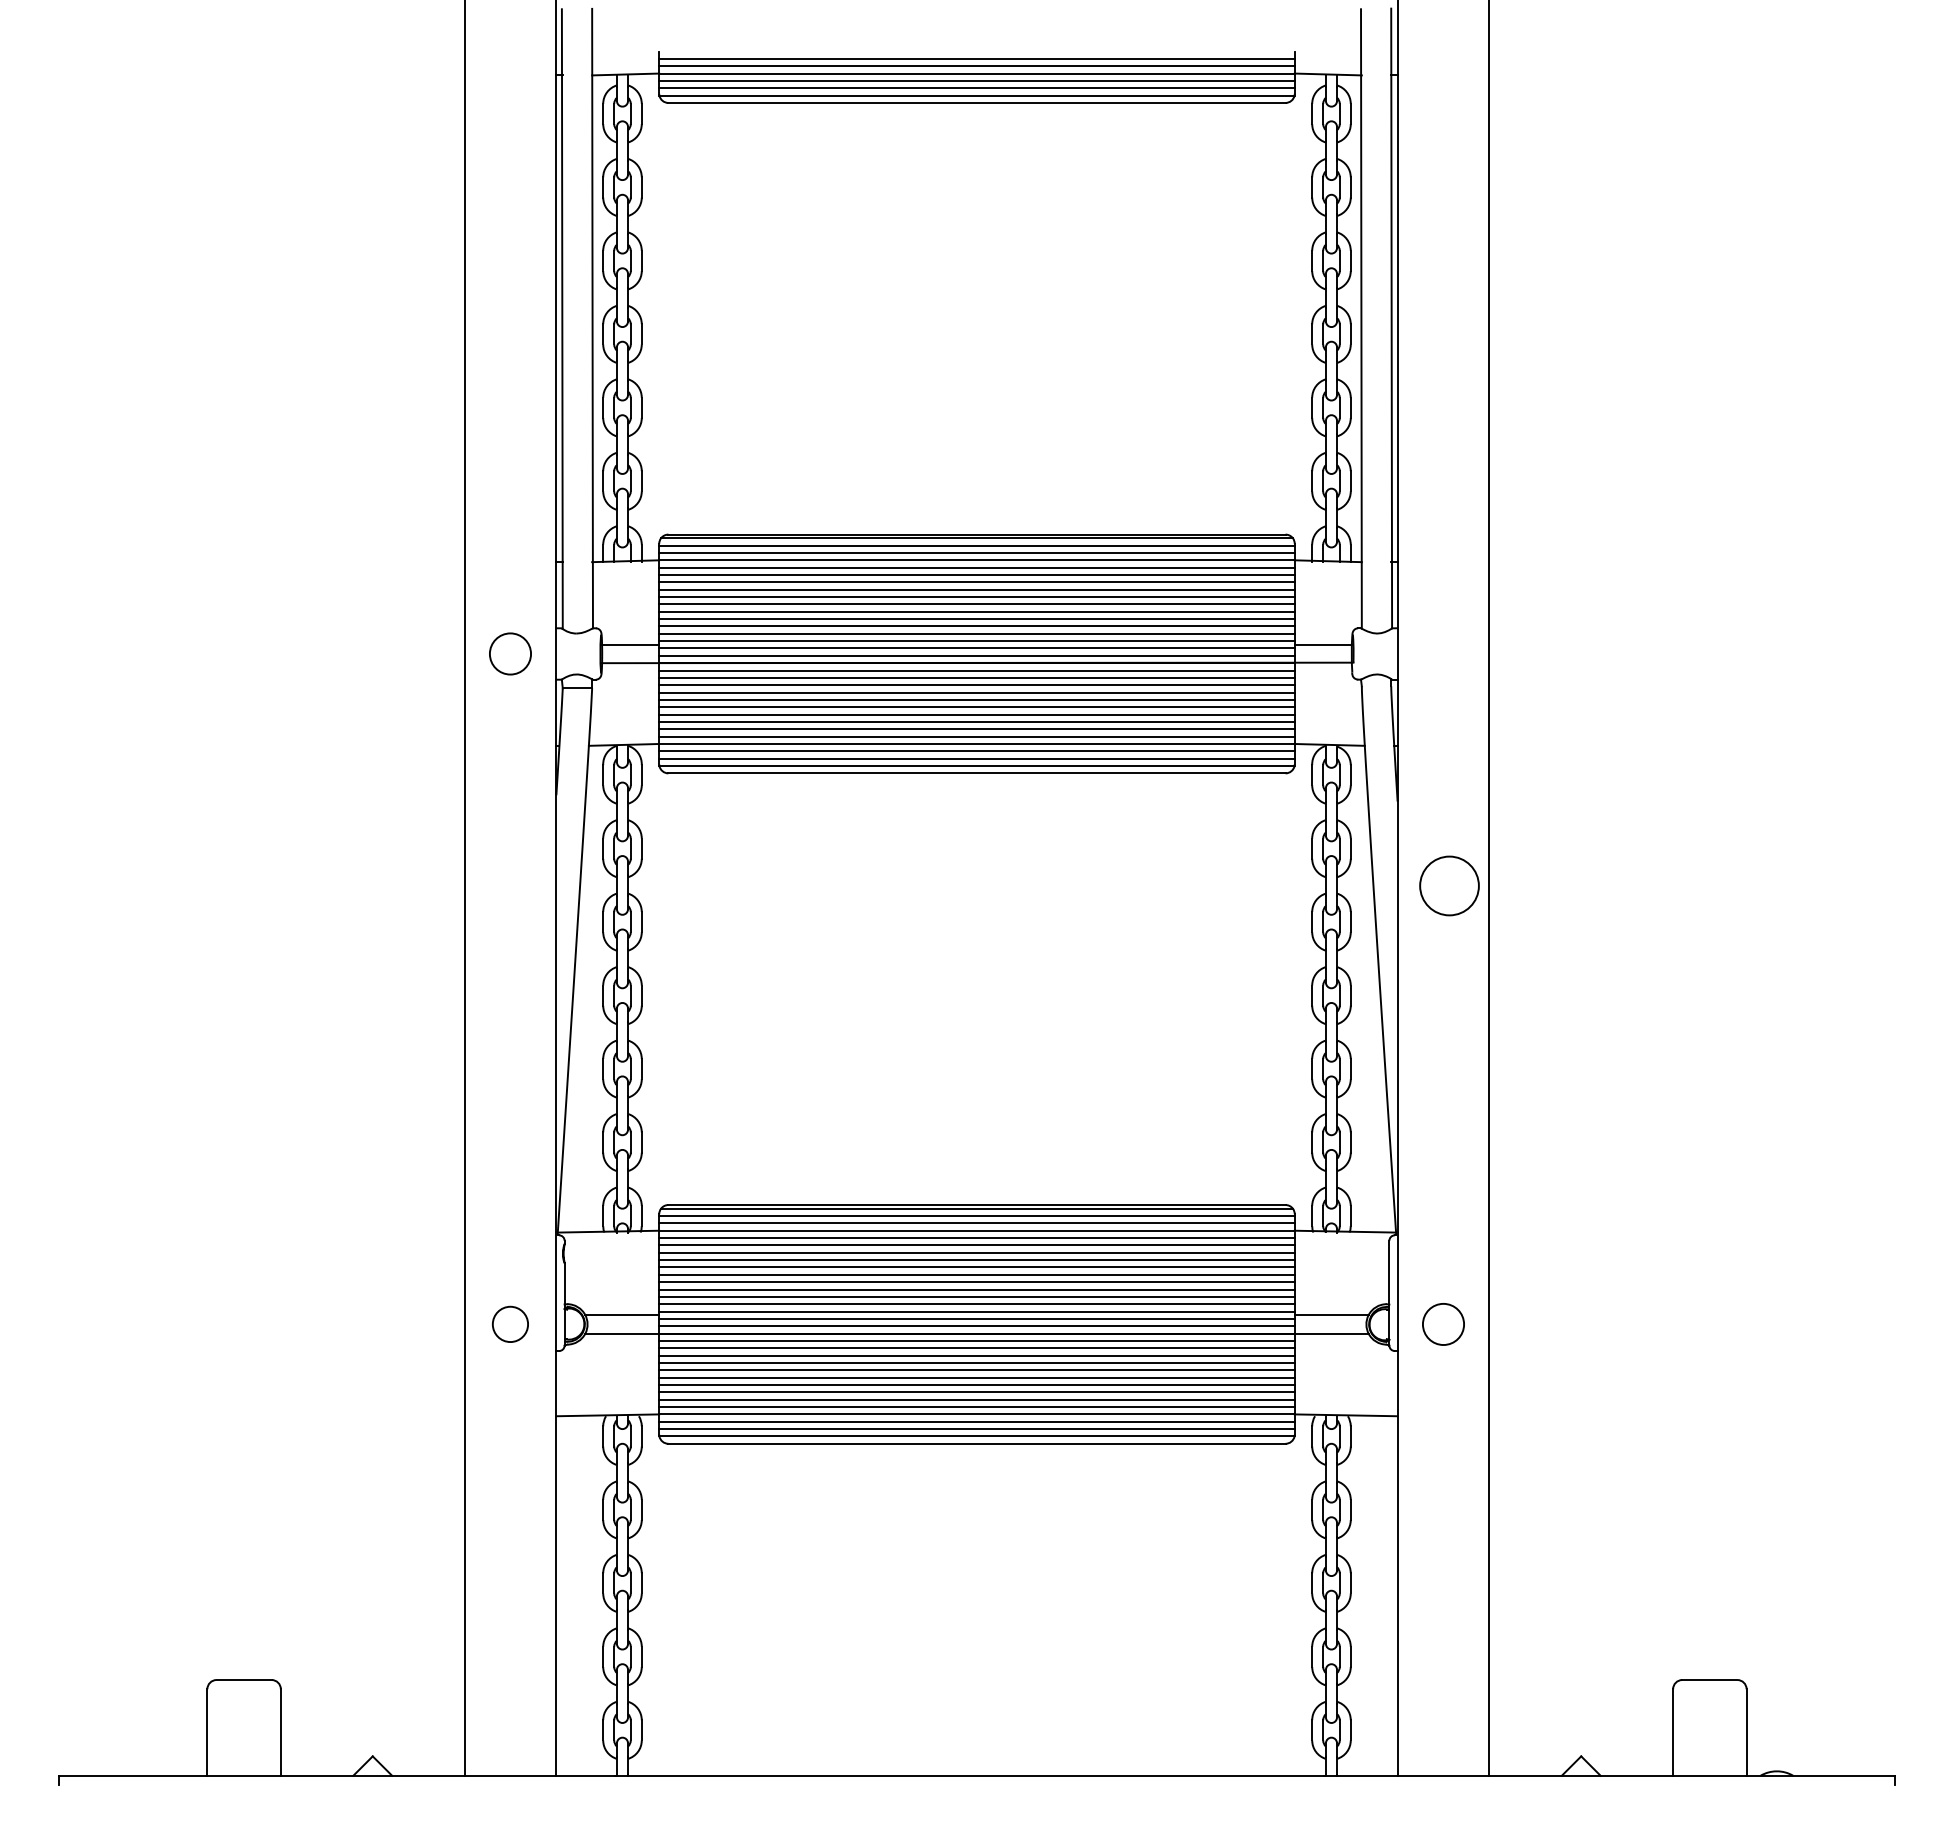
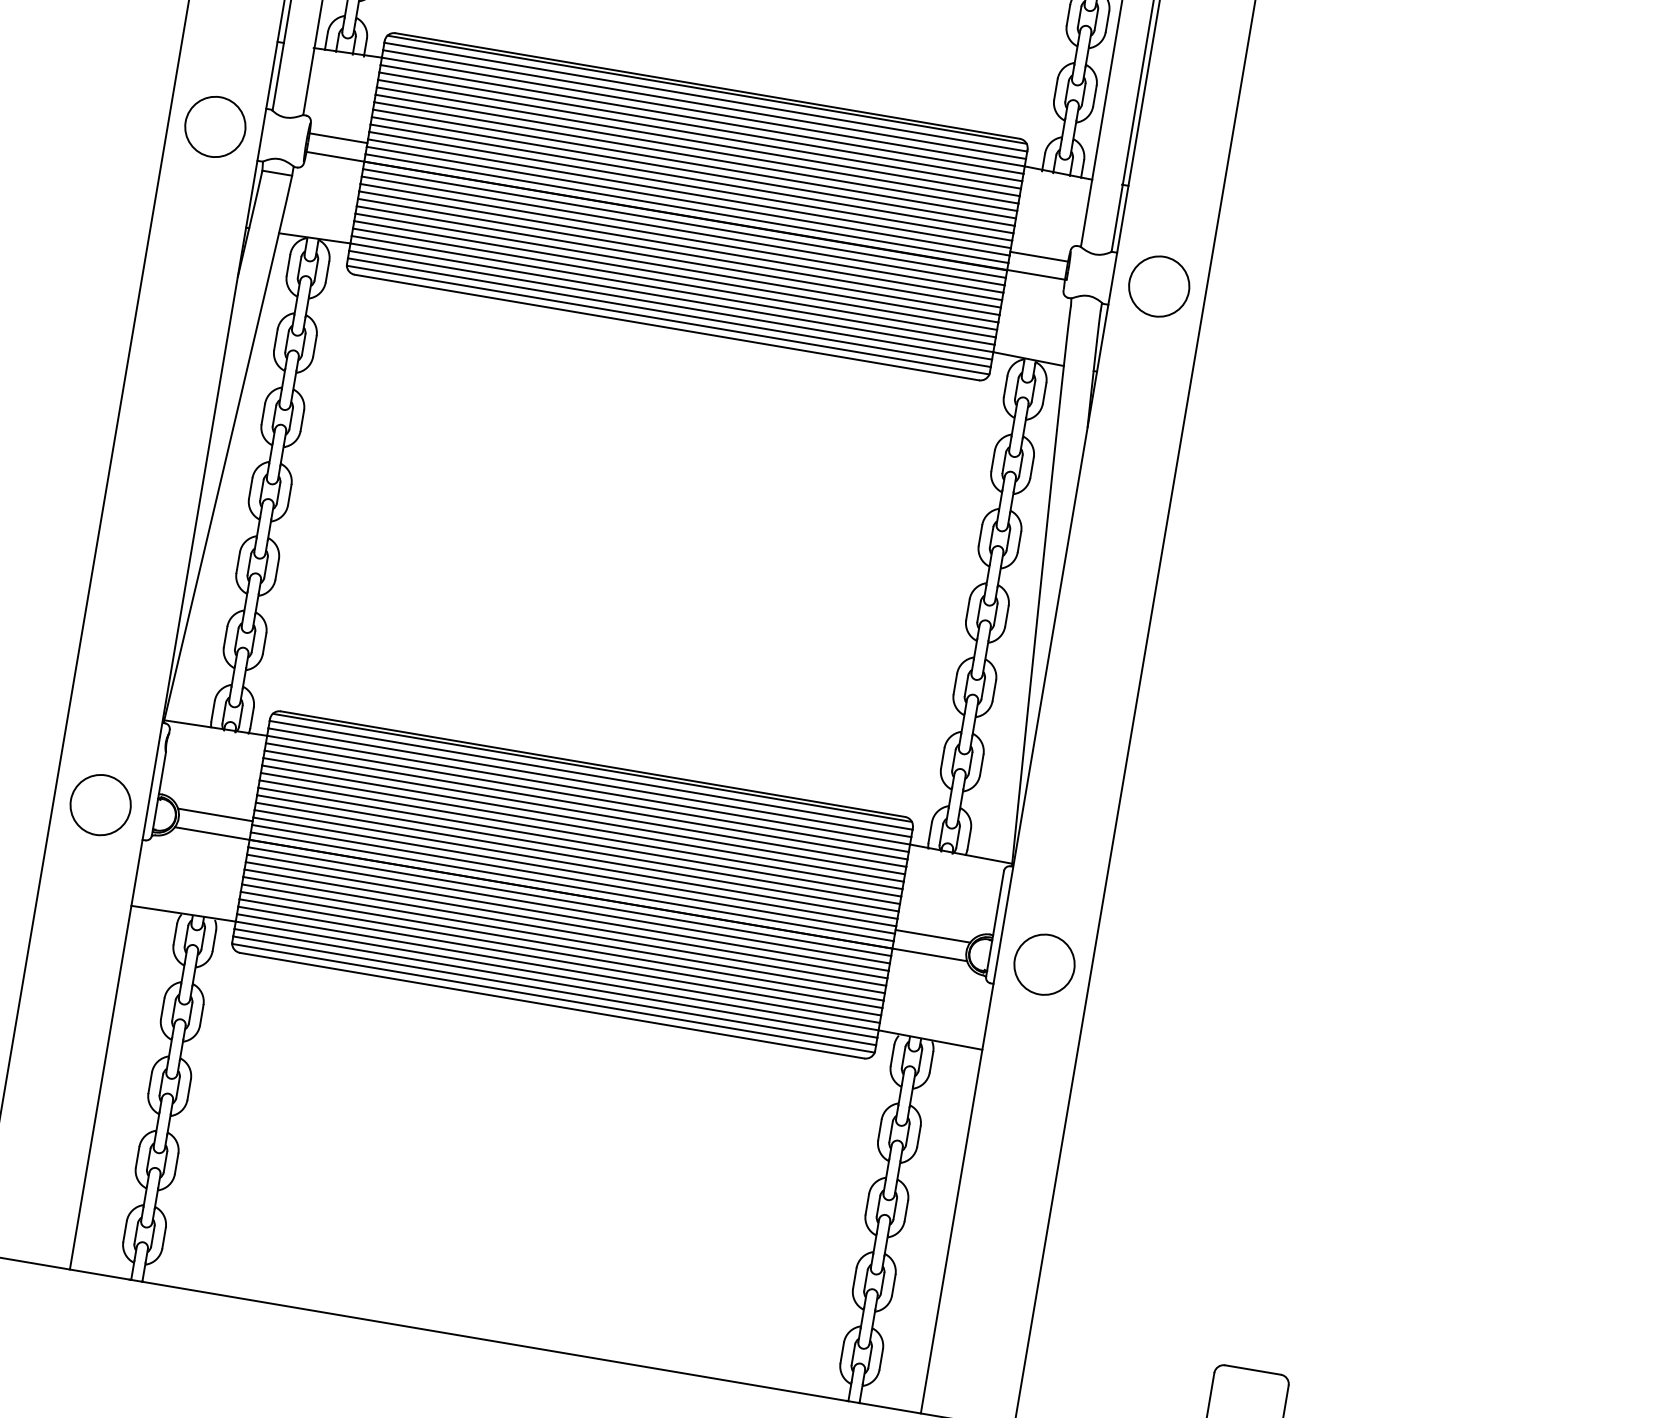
circle: (510, 653) -> (215, 126), size x1.43
circle: (1449, 885) -> (1159, 286), moved
circle: (510, 1324) -> (100, 805), size x1.67
circle: (1443, 1324) -> (1044, 964), size x1.43

